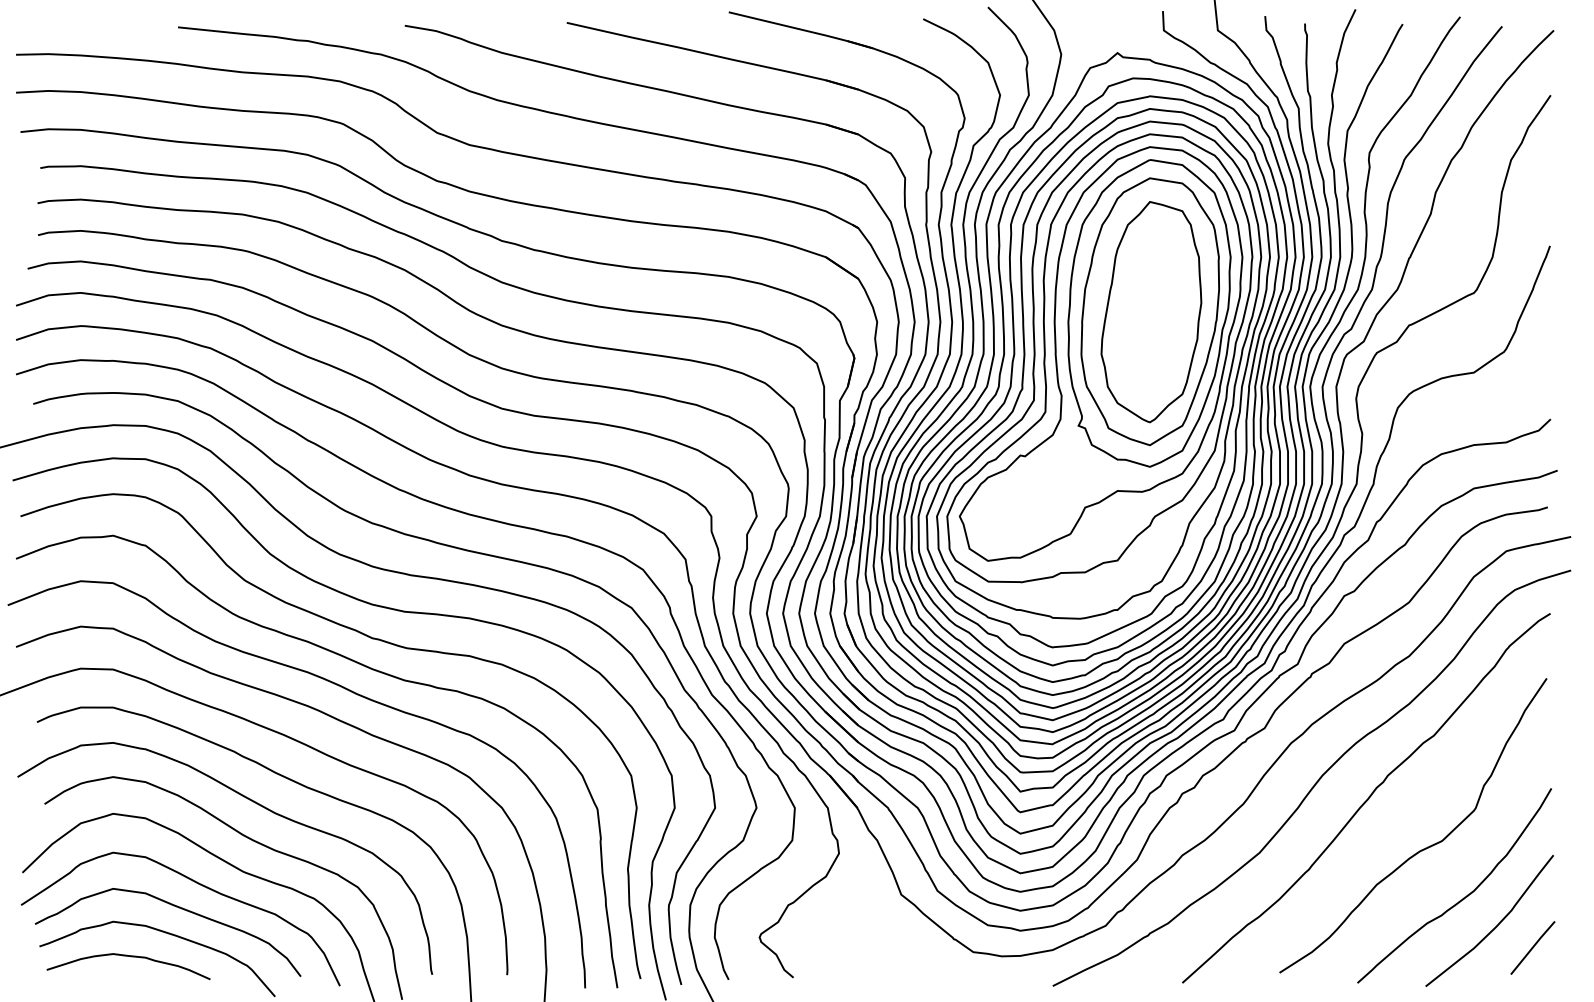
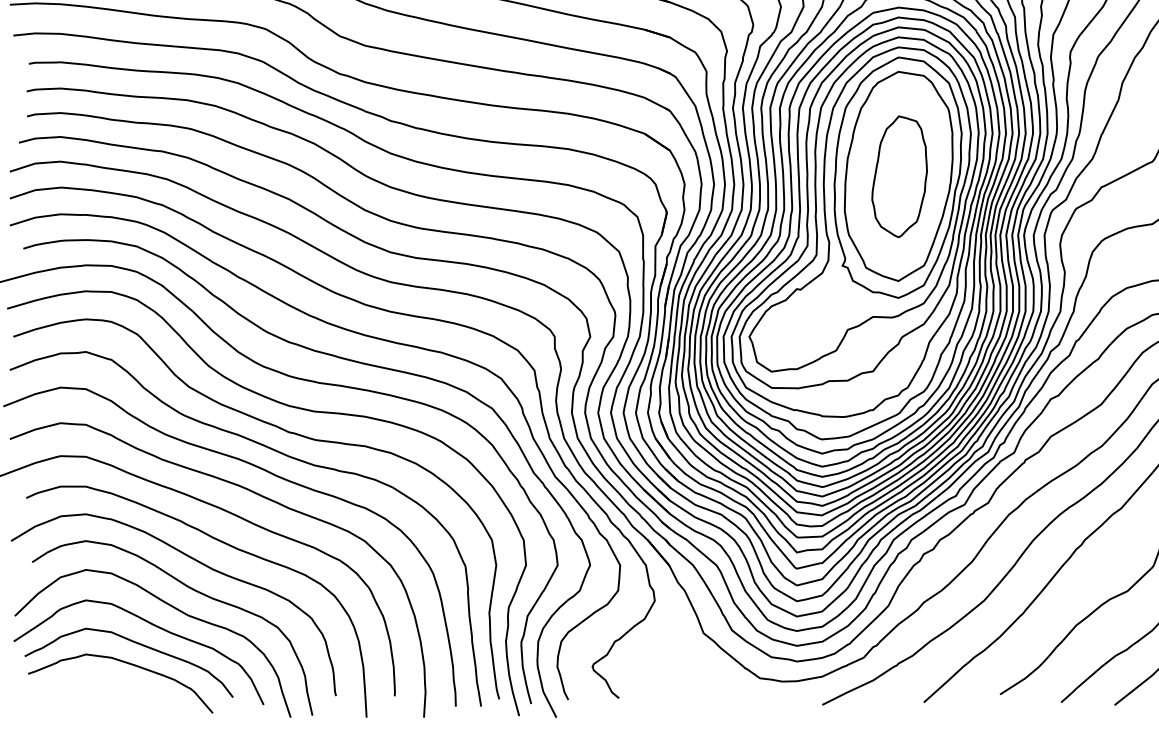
part: (1151, 312) -> (899, 177), size x0.7
curve: (130, 957) -> (99, 682), removed

